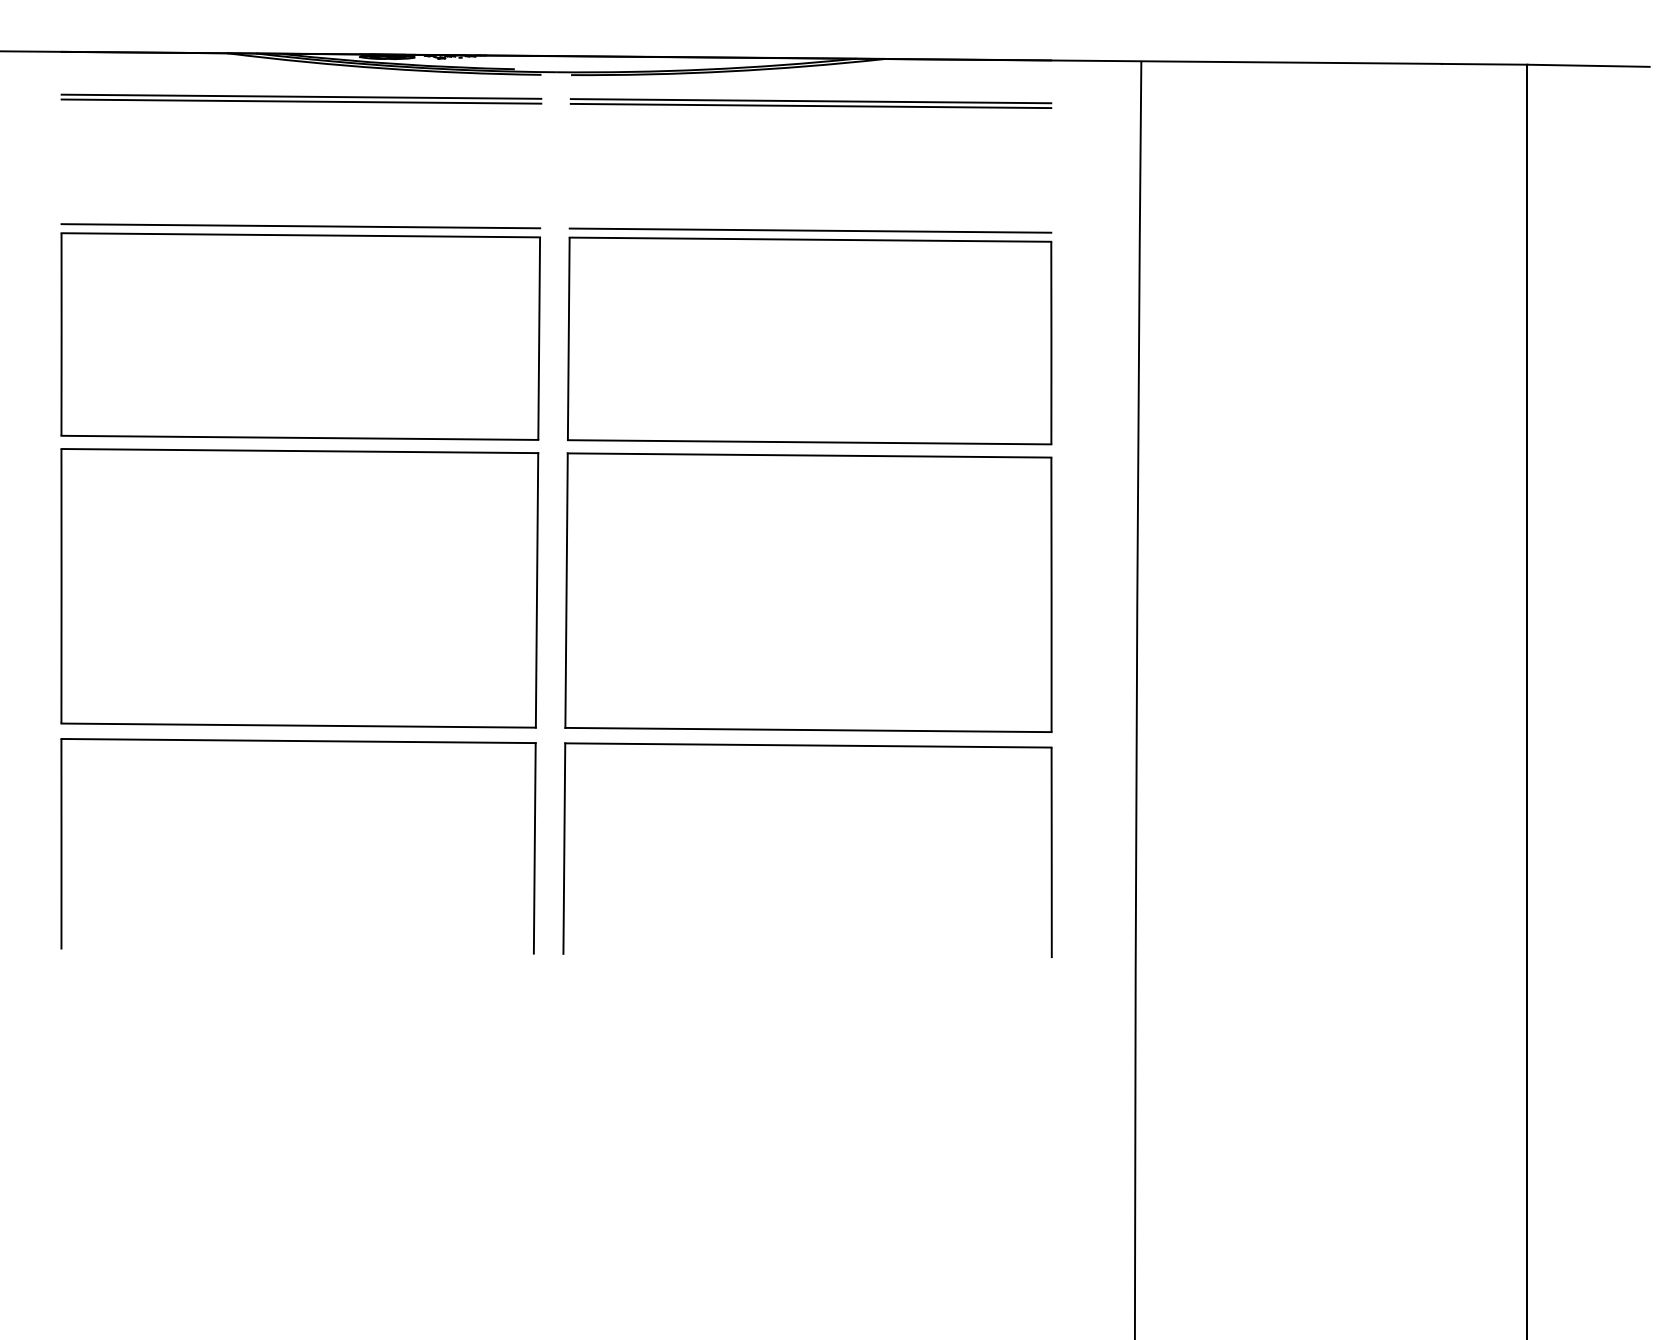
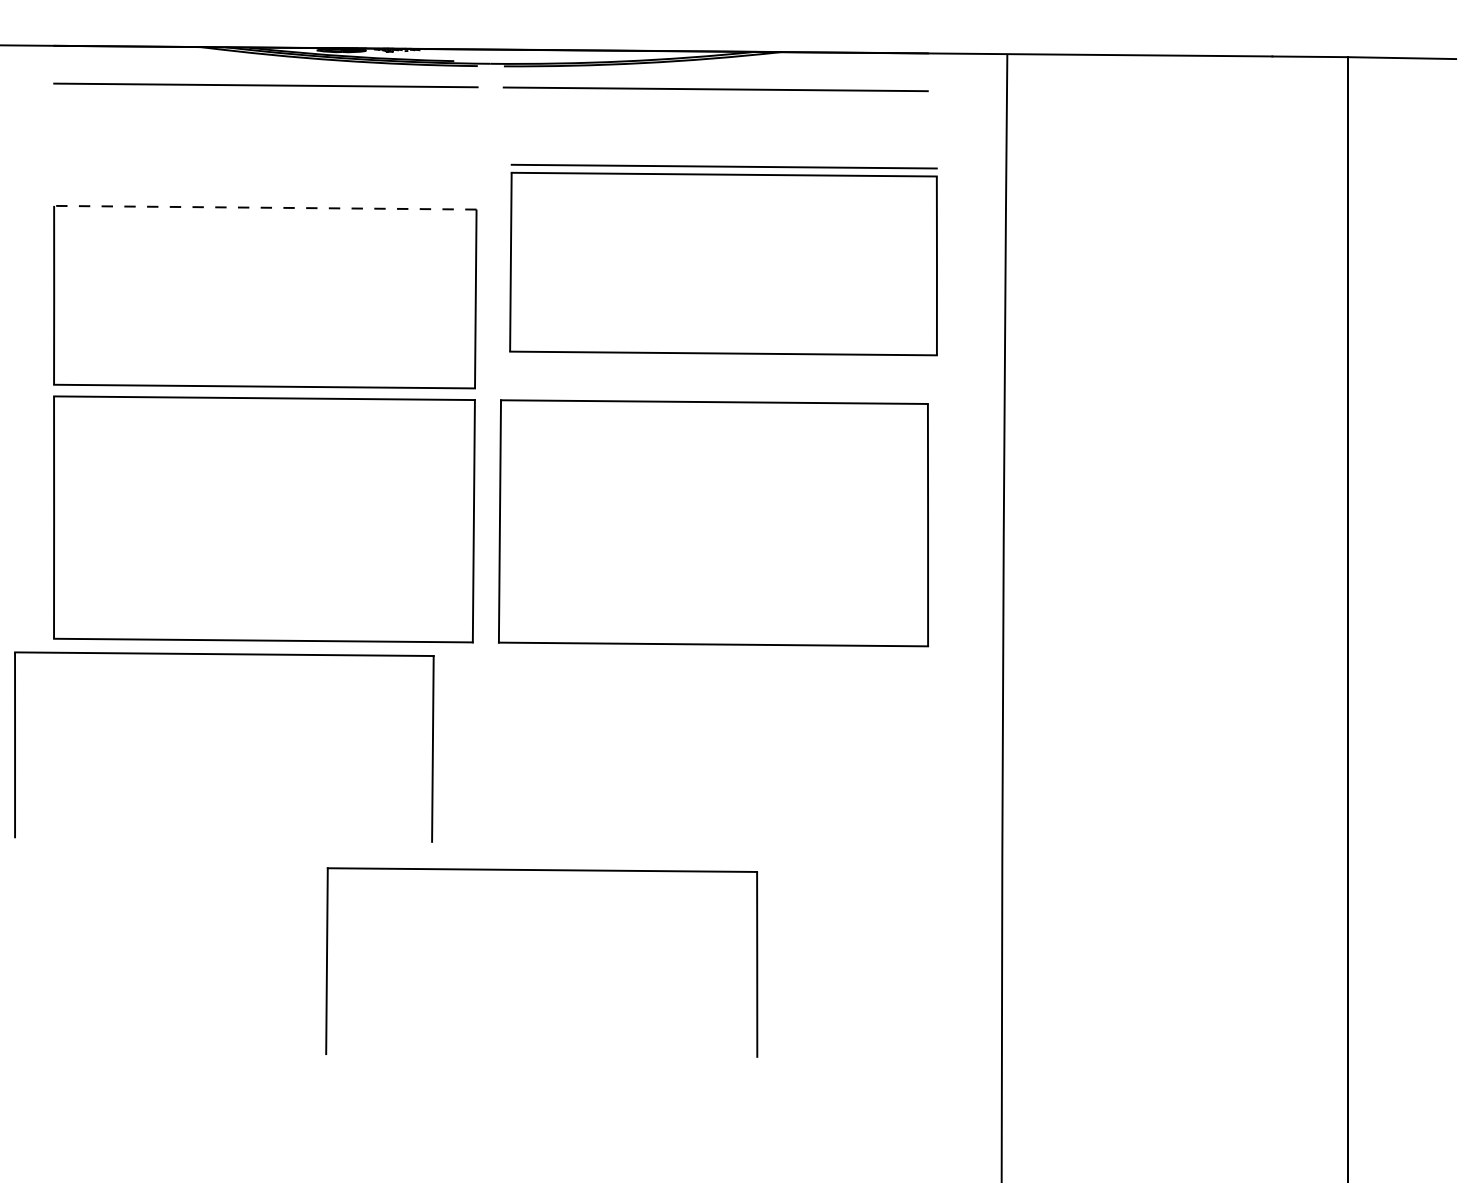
line: (300, 101) -> (265, 89), removed
line: (810, 105) -> (715, 93), removed
line: (300, 225) -> (265, 199), removed
line: (299, 235) -> (264, 207), solid -> dashed
part: (809, 335) -> (723, 259), moved
part: (298, 742) -> (224, 655), moved
part: (815, 747) -> (548, 871), moved

